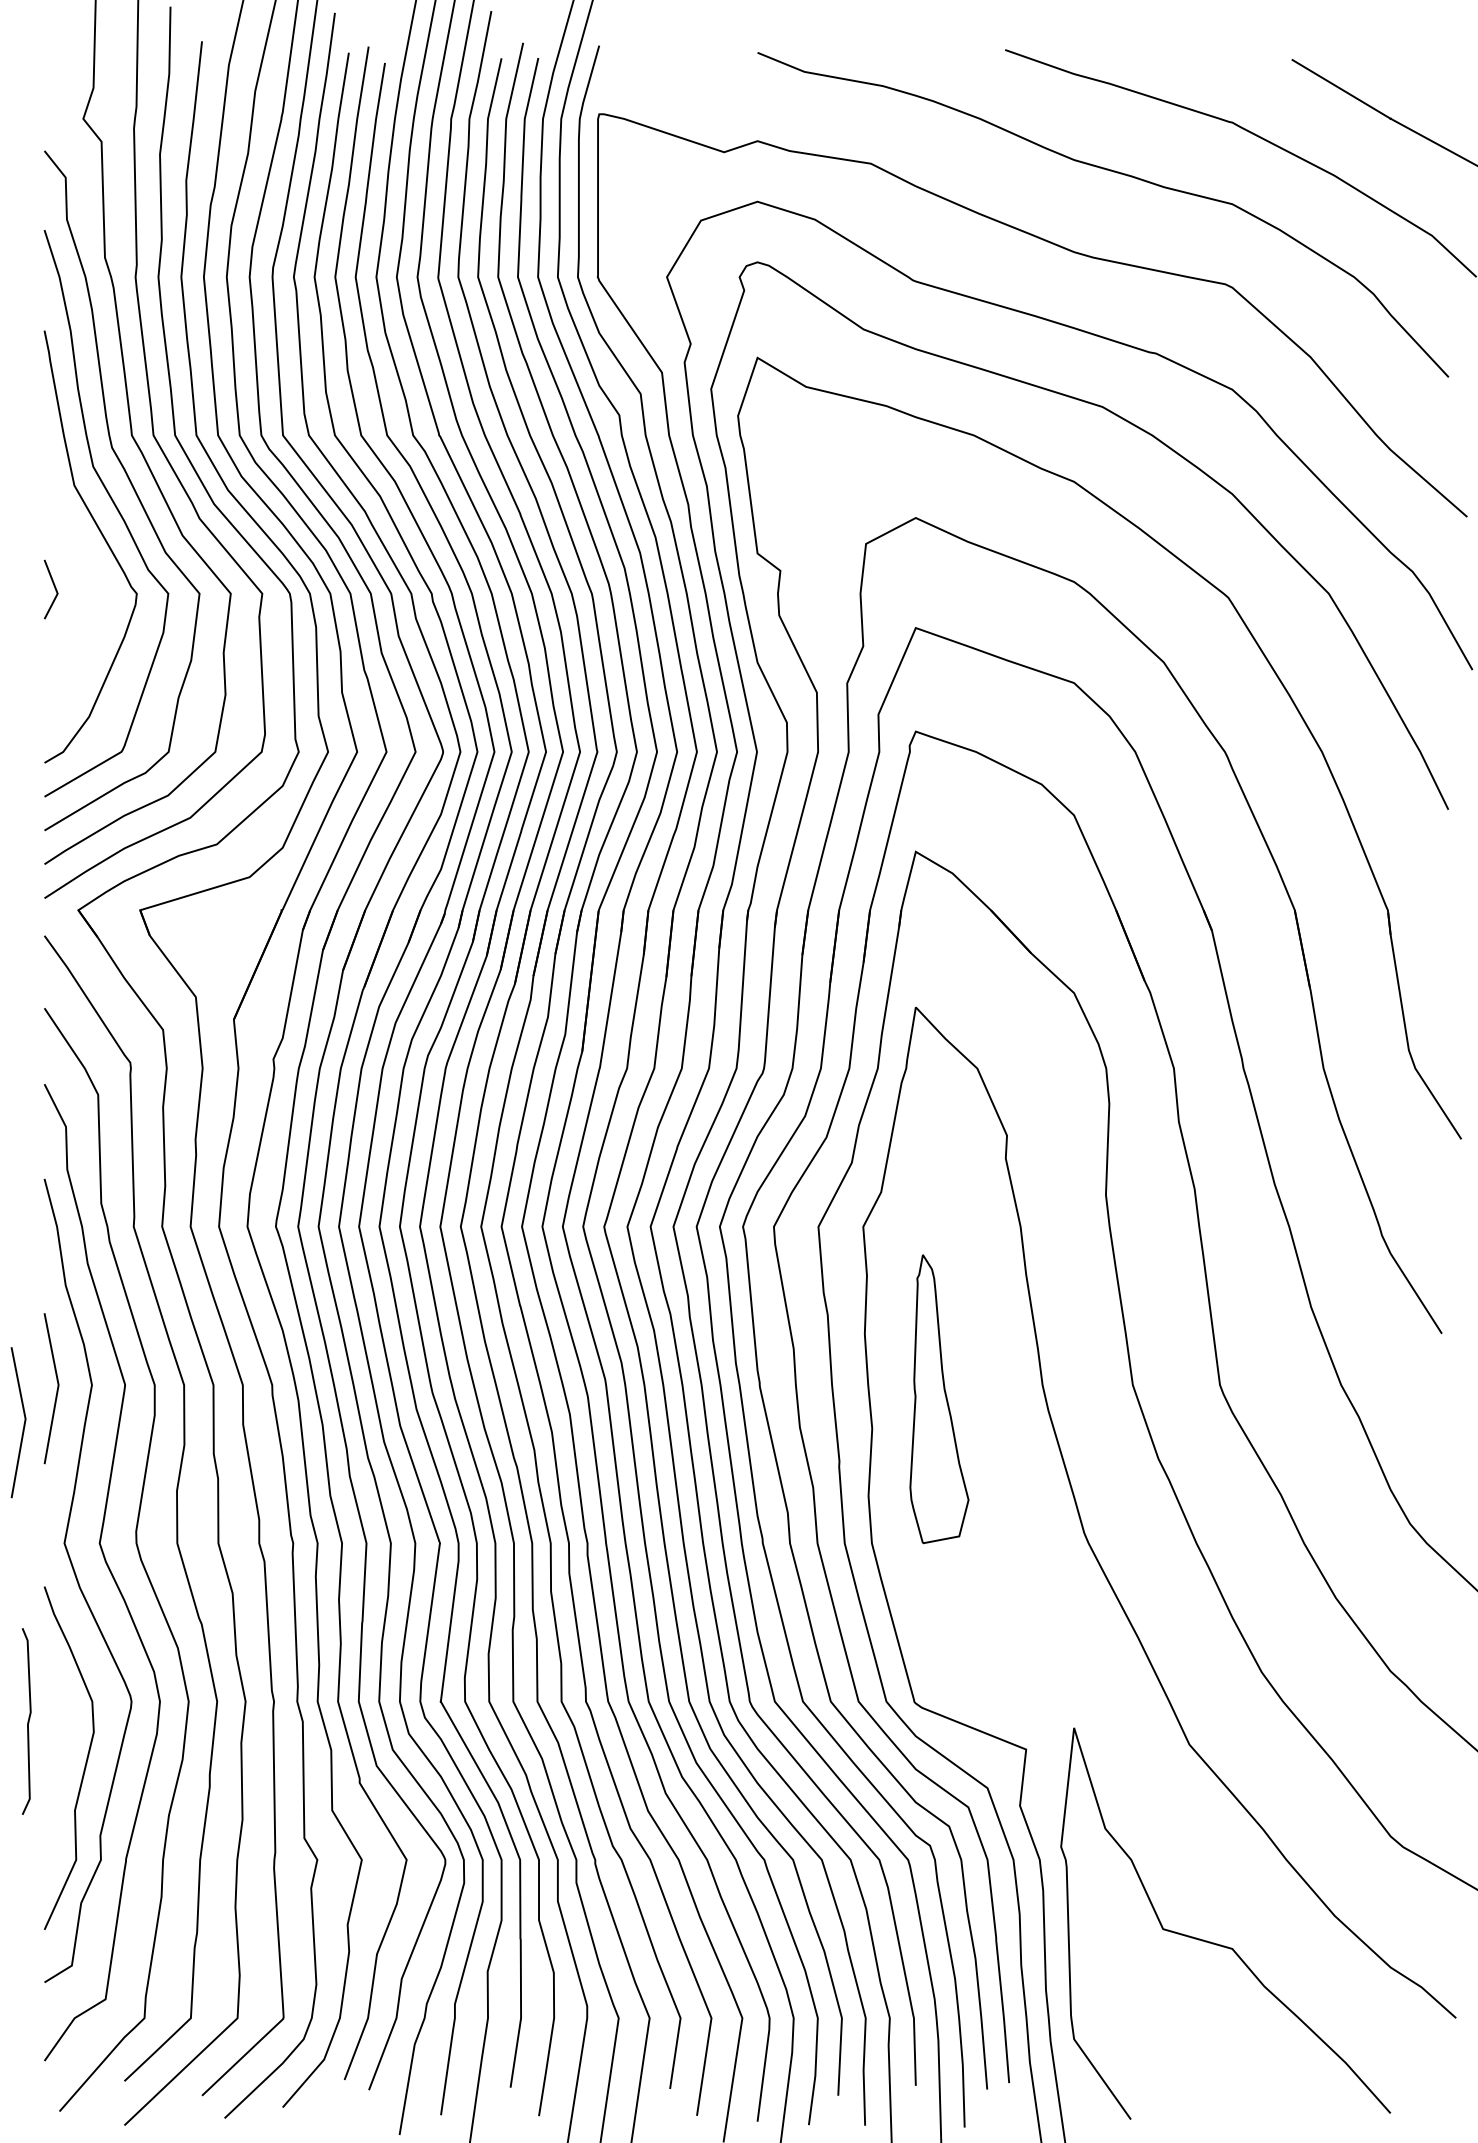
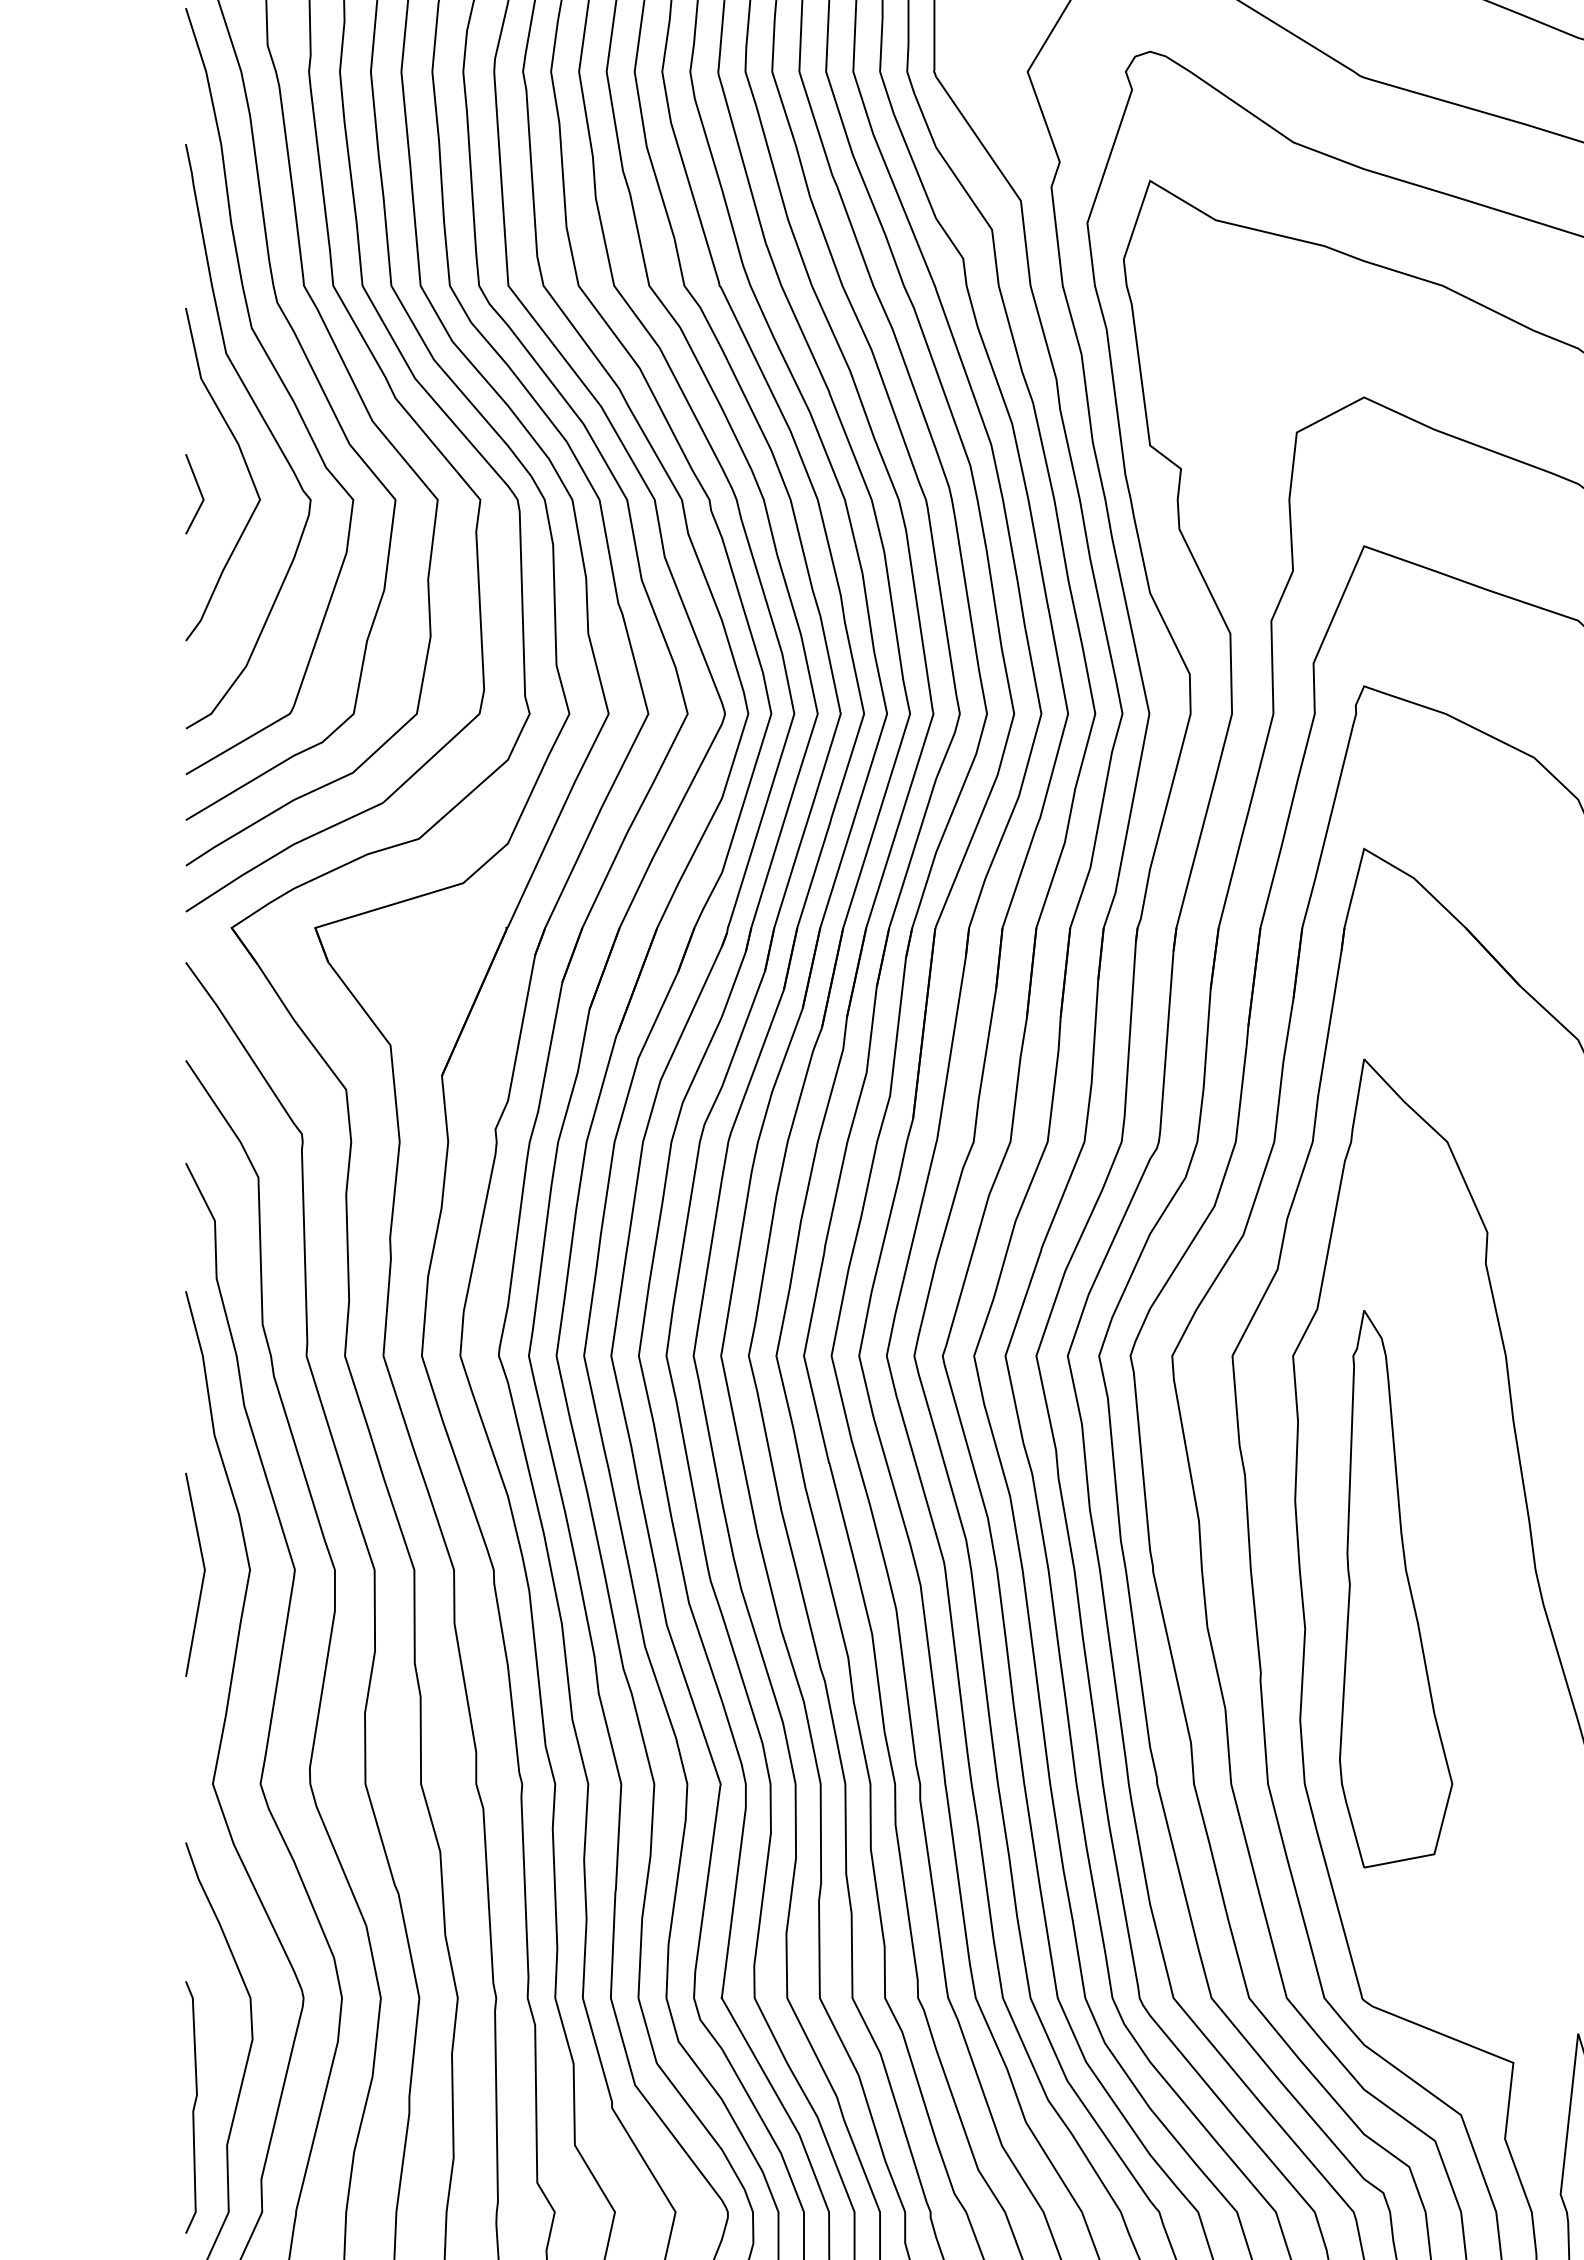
curve: (87, 566) -> (243, 463), added
part: (939, 1398) -> (1396, 1588), size x1.43
line: (23, 1423) -> (157, 1621), removed
curve: (27, 1721) -> (192, 2107), moved

